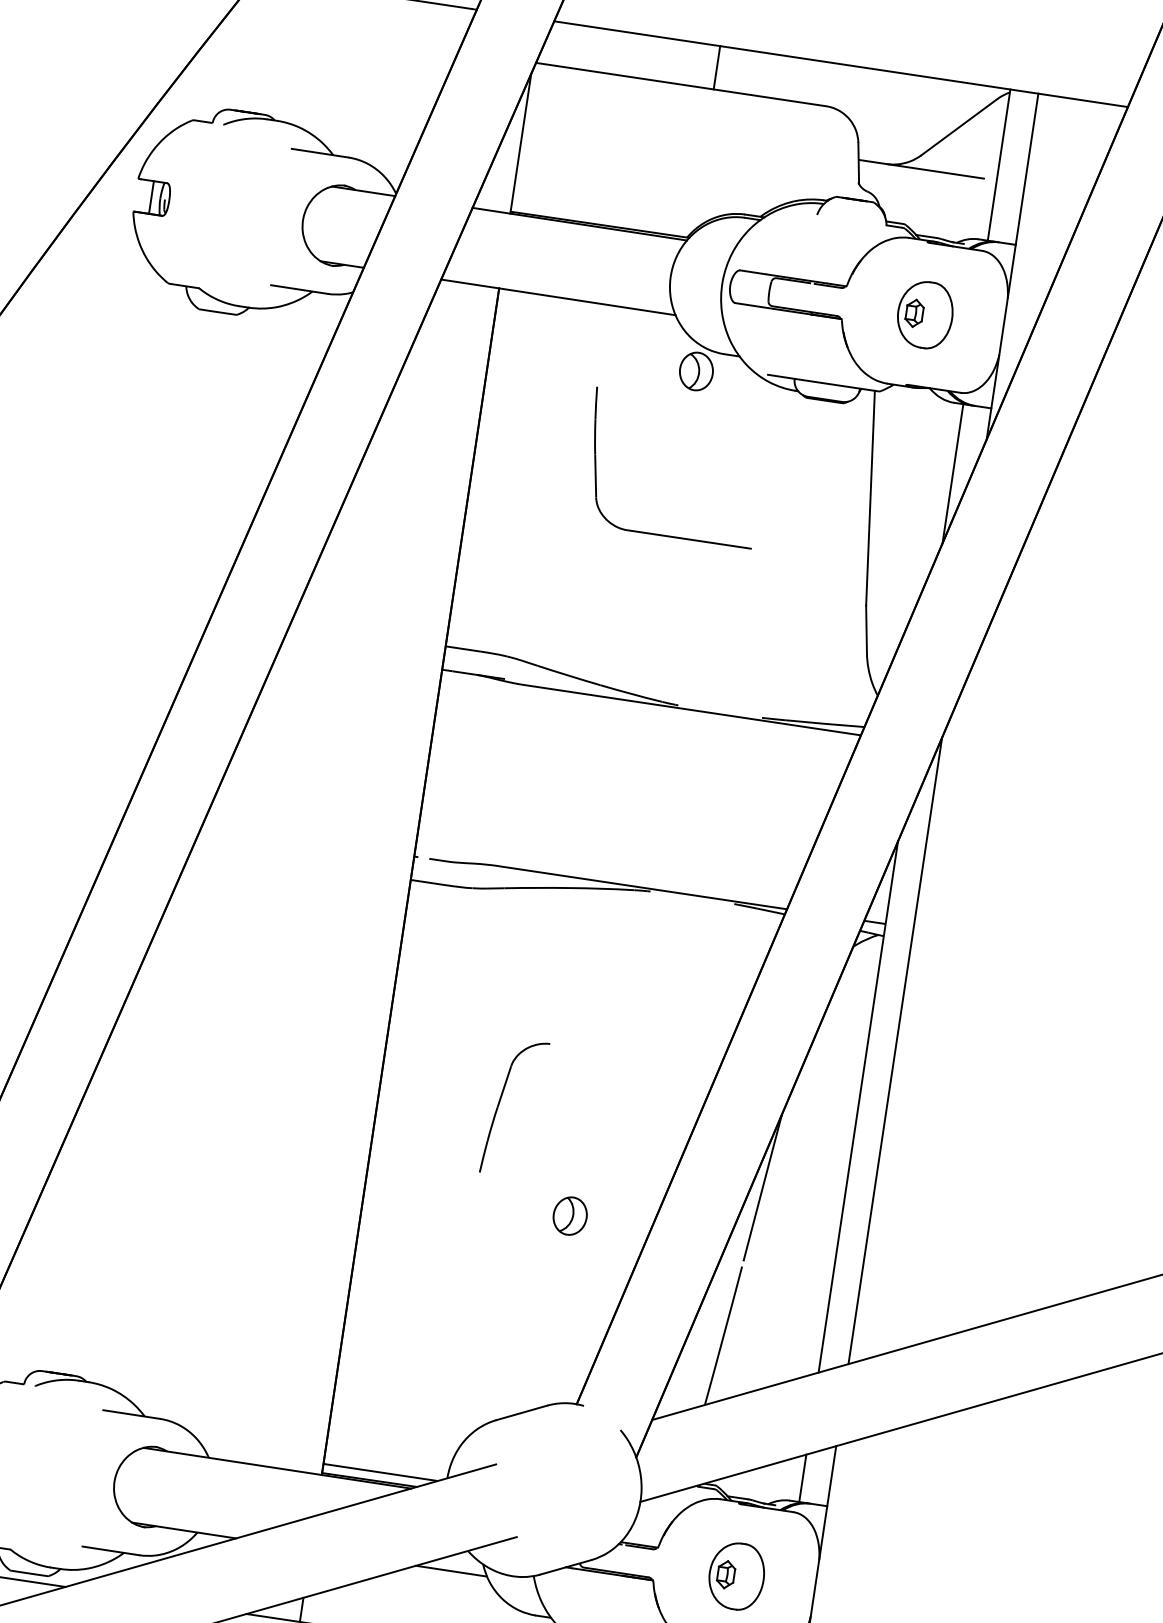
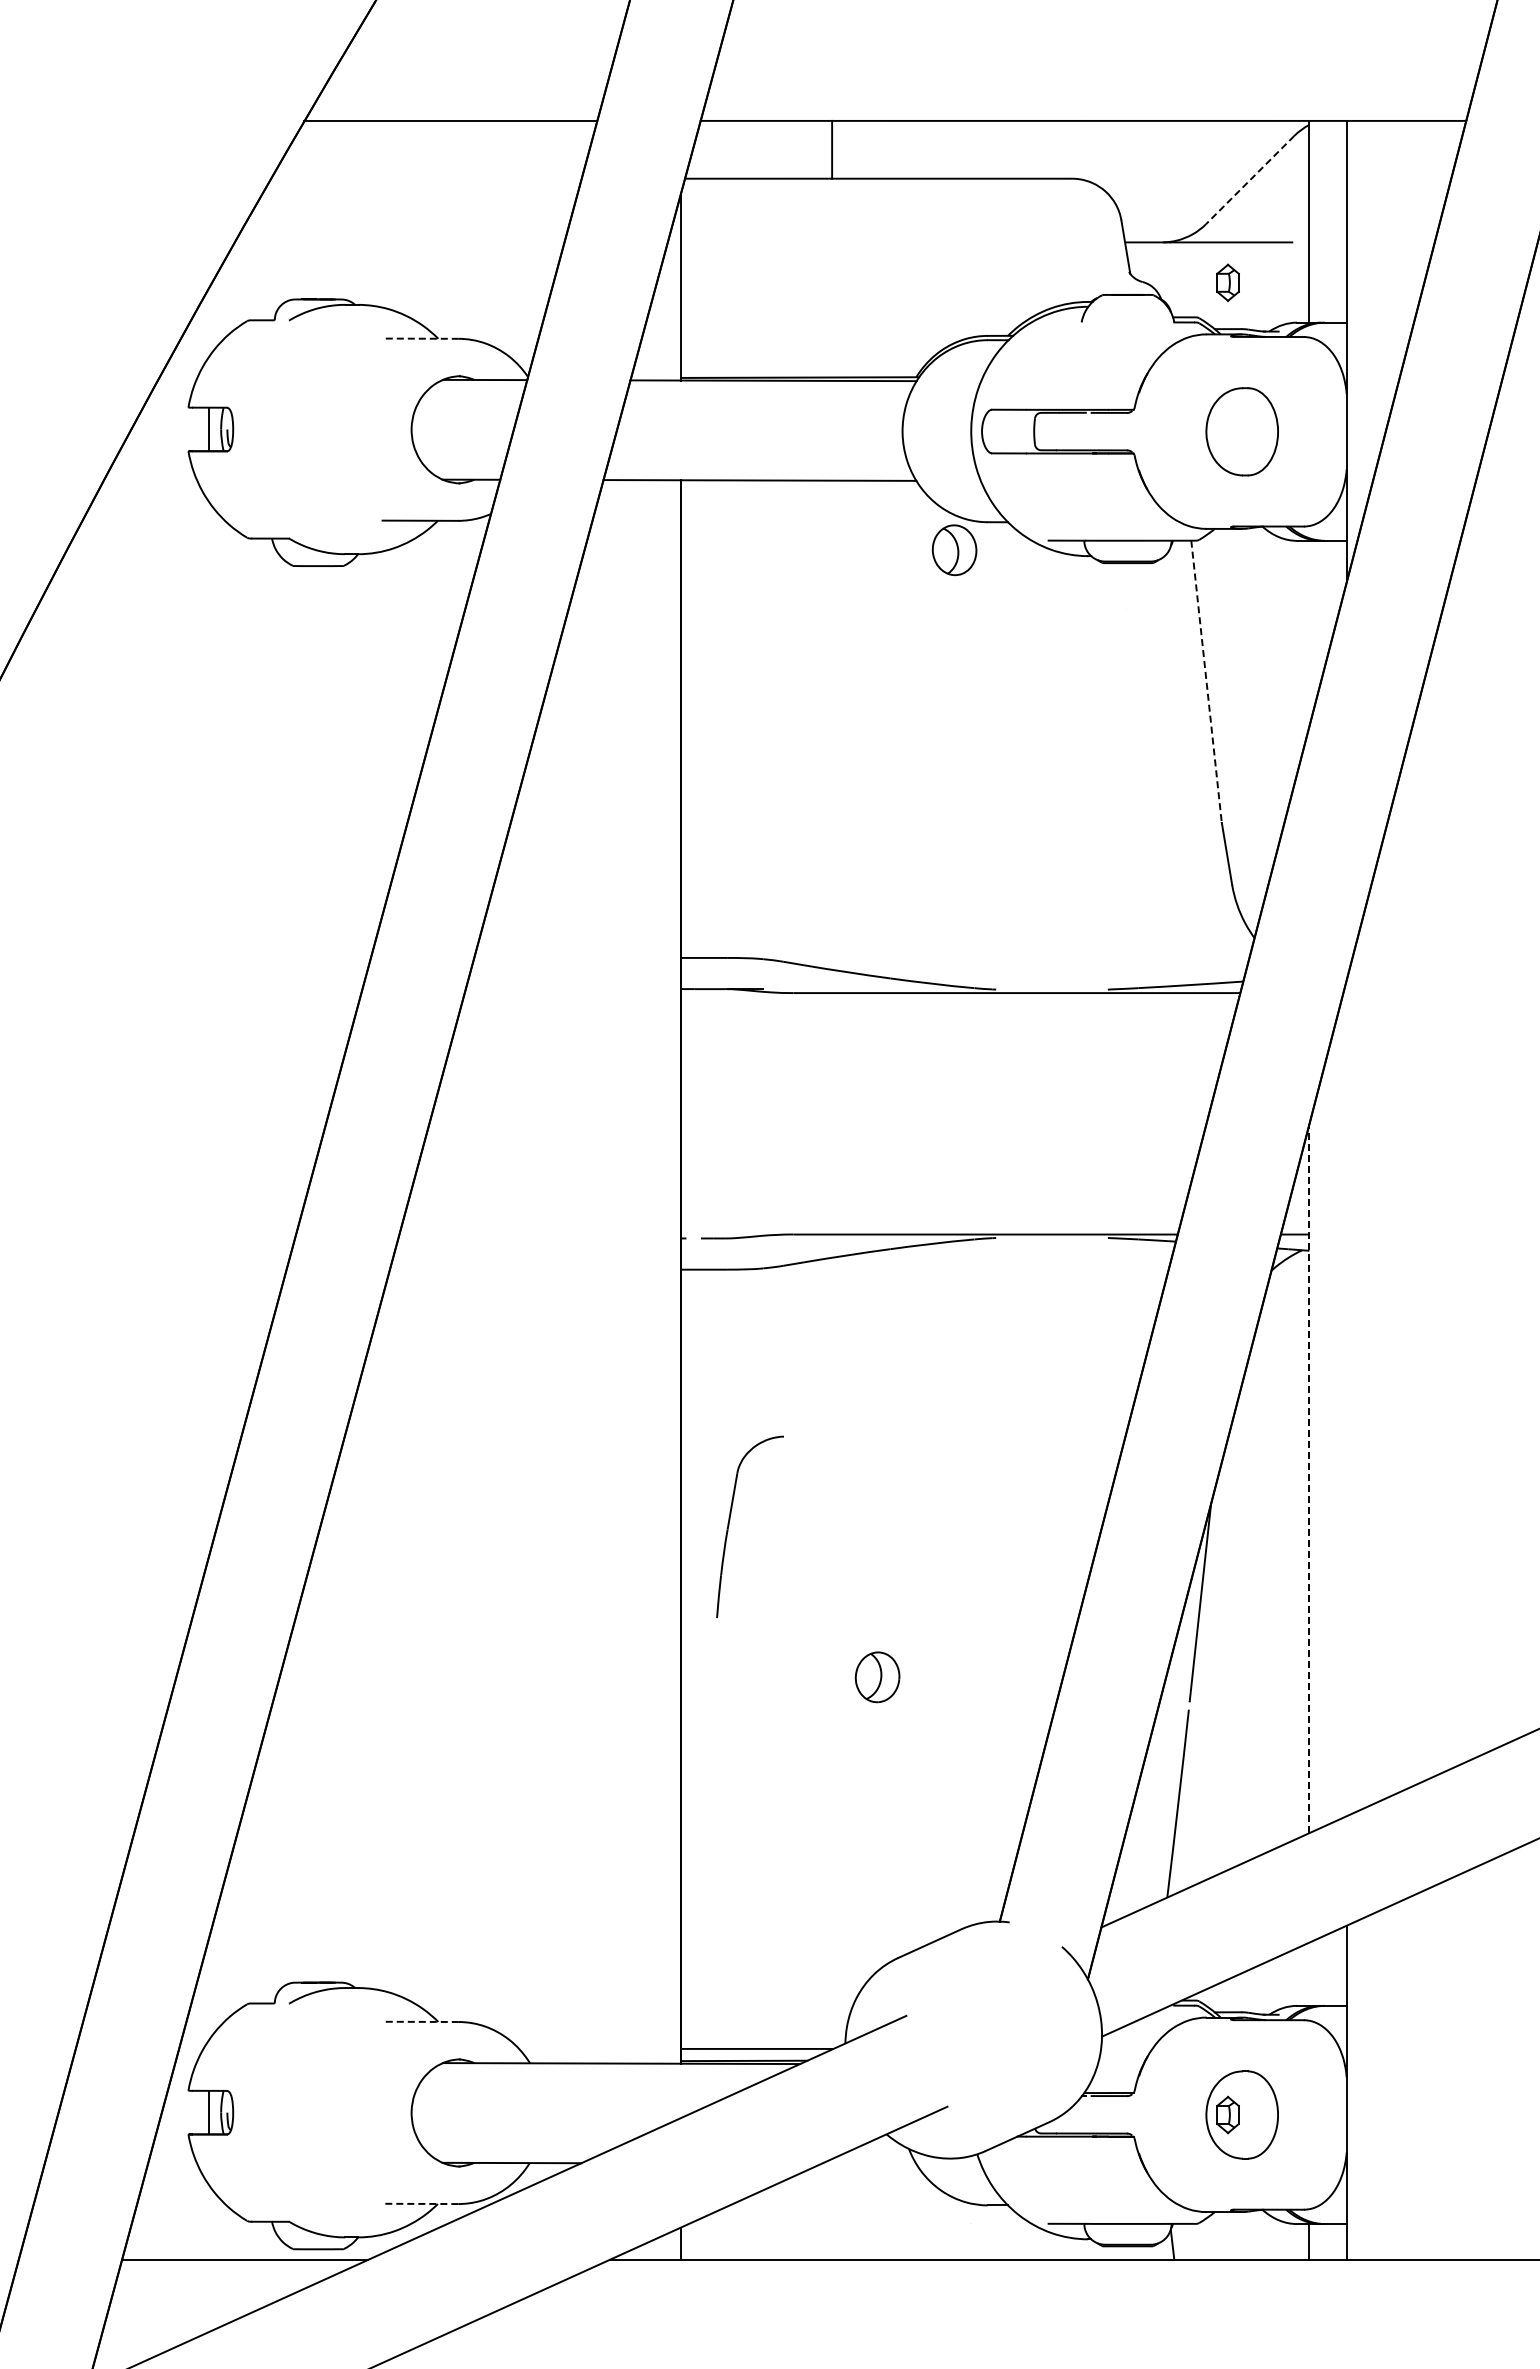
line: (717, 67) -> (832, 149), moved
line: (958, 127) -> (1249, 180), solid -> dashed
line: (319, 153) -> (420, 338), solid -> dashed
part: (914, 313) -> (1227, 282), moved
line: (953, 473) -> (1309, 633), removed
line: (870, 498) -> (1206, 681), solid -> dashed
part: (664, 535) -> (944, 770), removed
line: (895, 1051) -> (1346, 1398), removed
part: (500, 1100) -> (730, 1520), moved
line: (858, 1106) -> (1309, 1478), solid -> dashed
part: (570, 1216) -> (877, 1677), moved
line: (131, 1414) -> (420, 2021), solid -> dashed
line: (802, 1477) -> (1309, 1973), removed
line: (111, 1550) -> (420, 2203), solid -> dashed
line: (451, 1570) -> (868, 2163), removed

